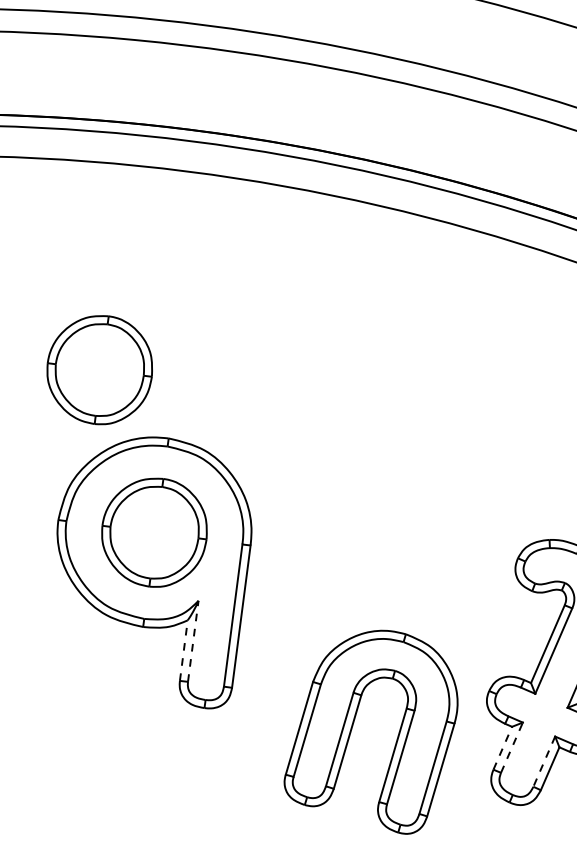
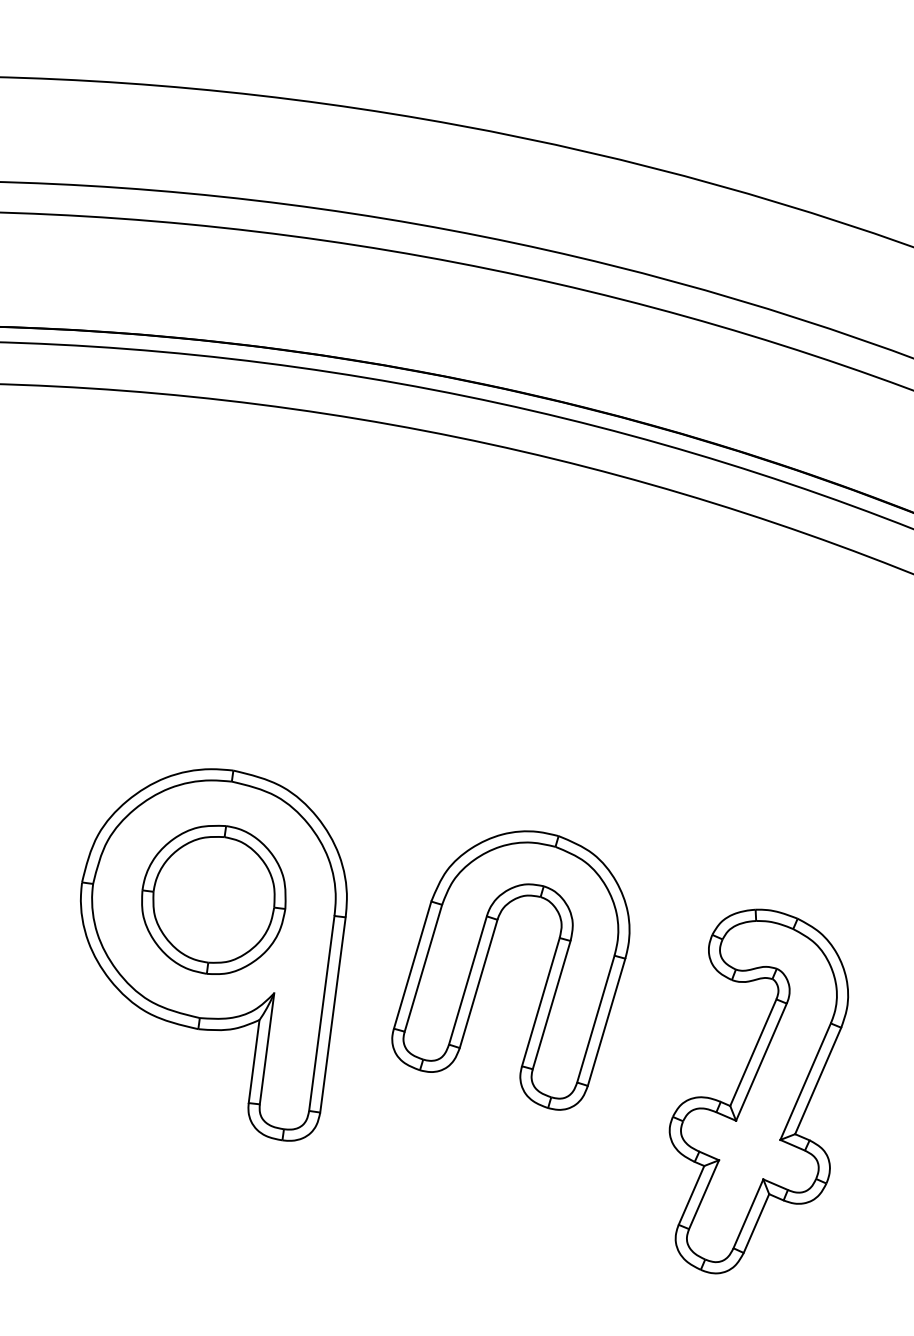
part: (99, 369) -> (138, 676), removed
line: (193, 641) -> (267, 1048), dashed -> solid
line: (184, 650) -> (254, 1061), dashed -> solid
part: (353, 725) -> (486, 961), moved
line: (502, 747) -> (691, 1194), dashed -> solid
line: (512, 747) -> (704, 1194), dashed -> solid
line: (544, 761) -> (748, 1213), dashed -> solid

